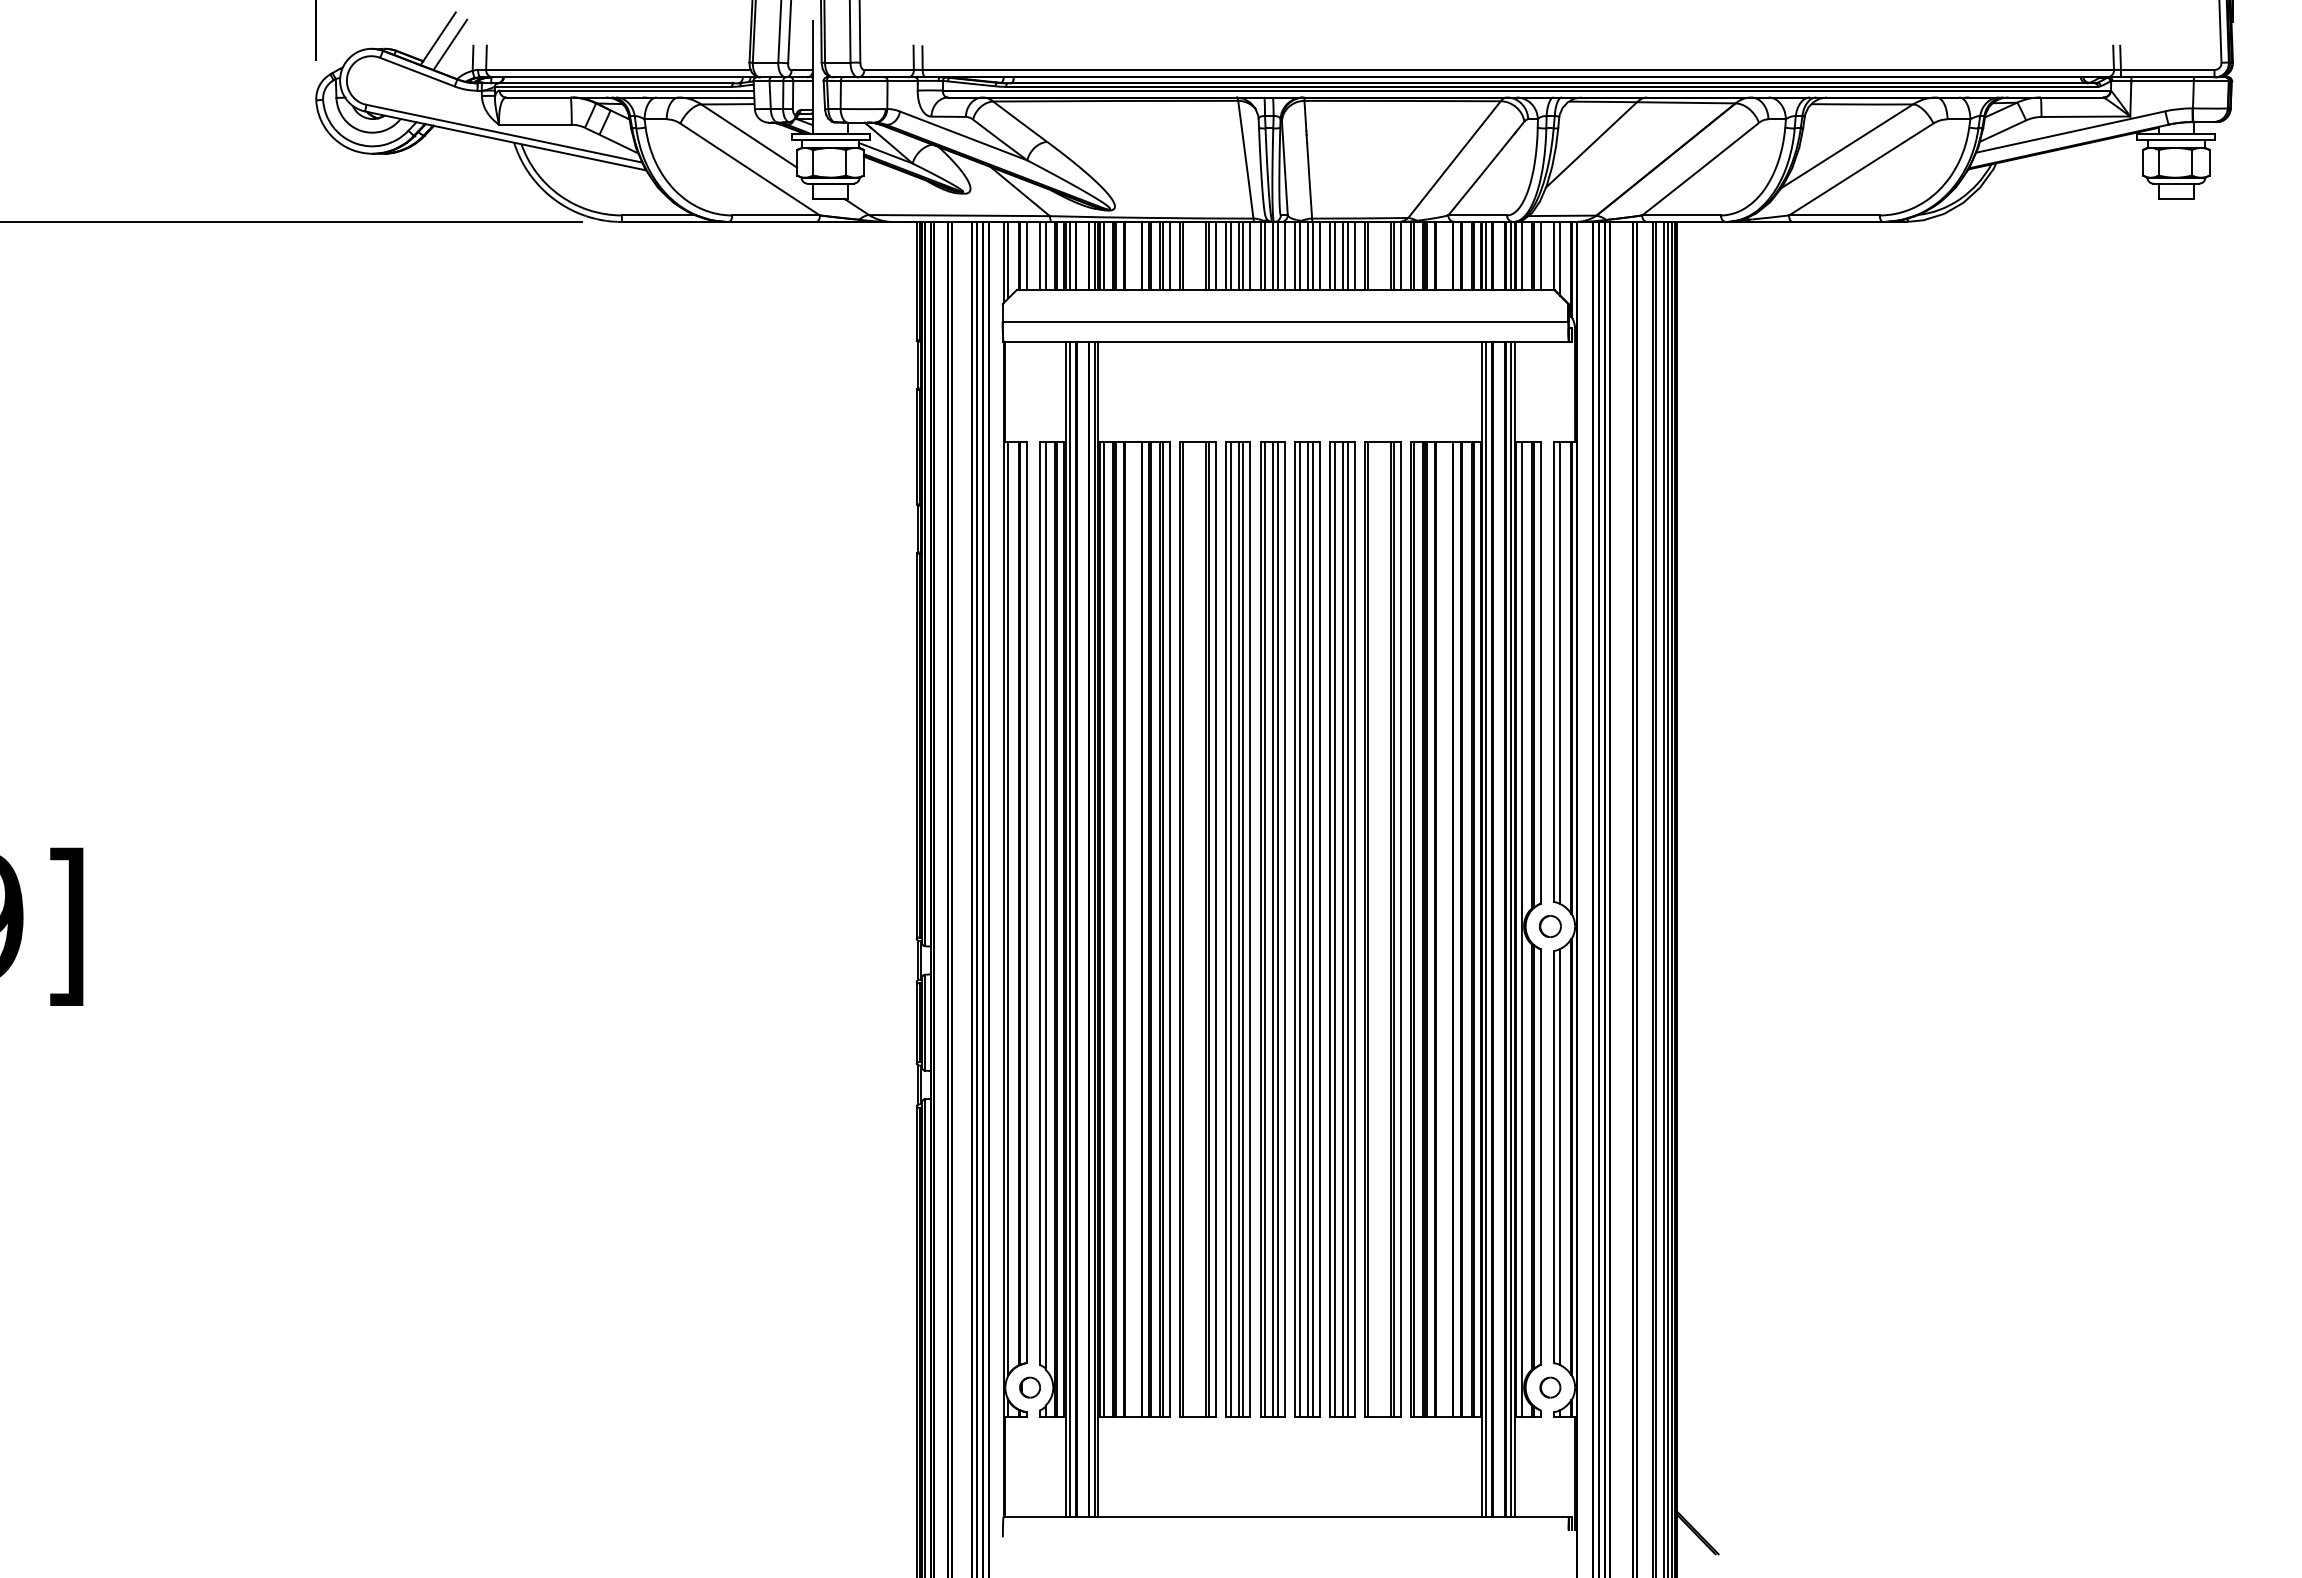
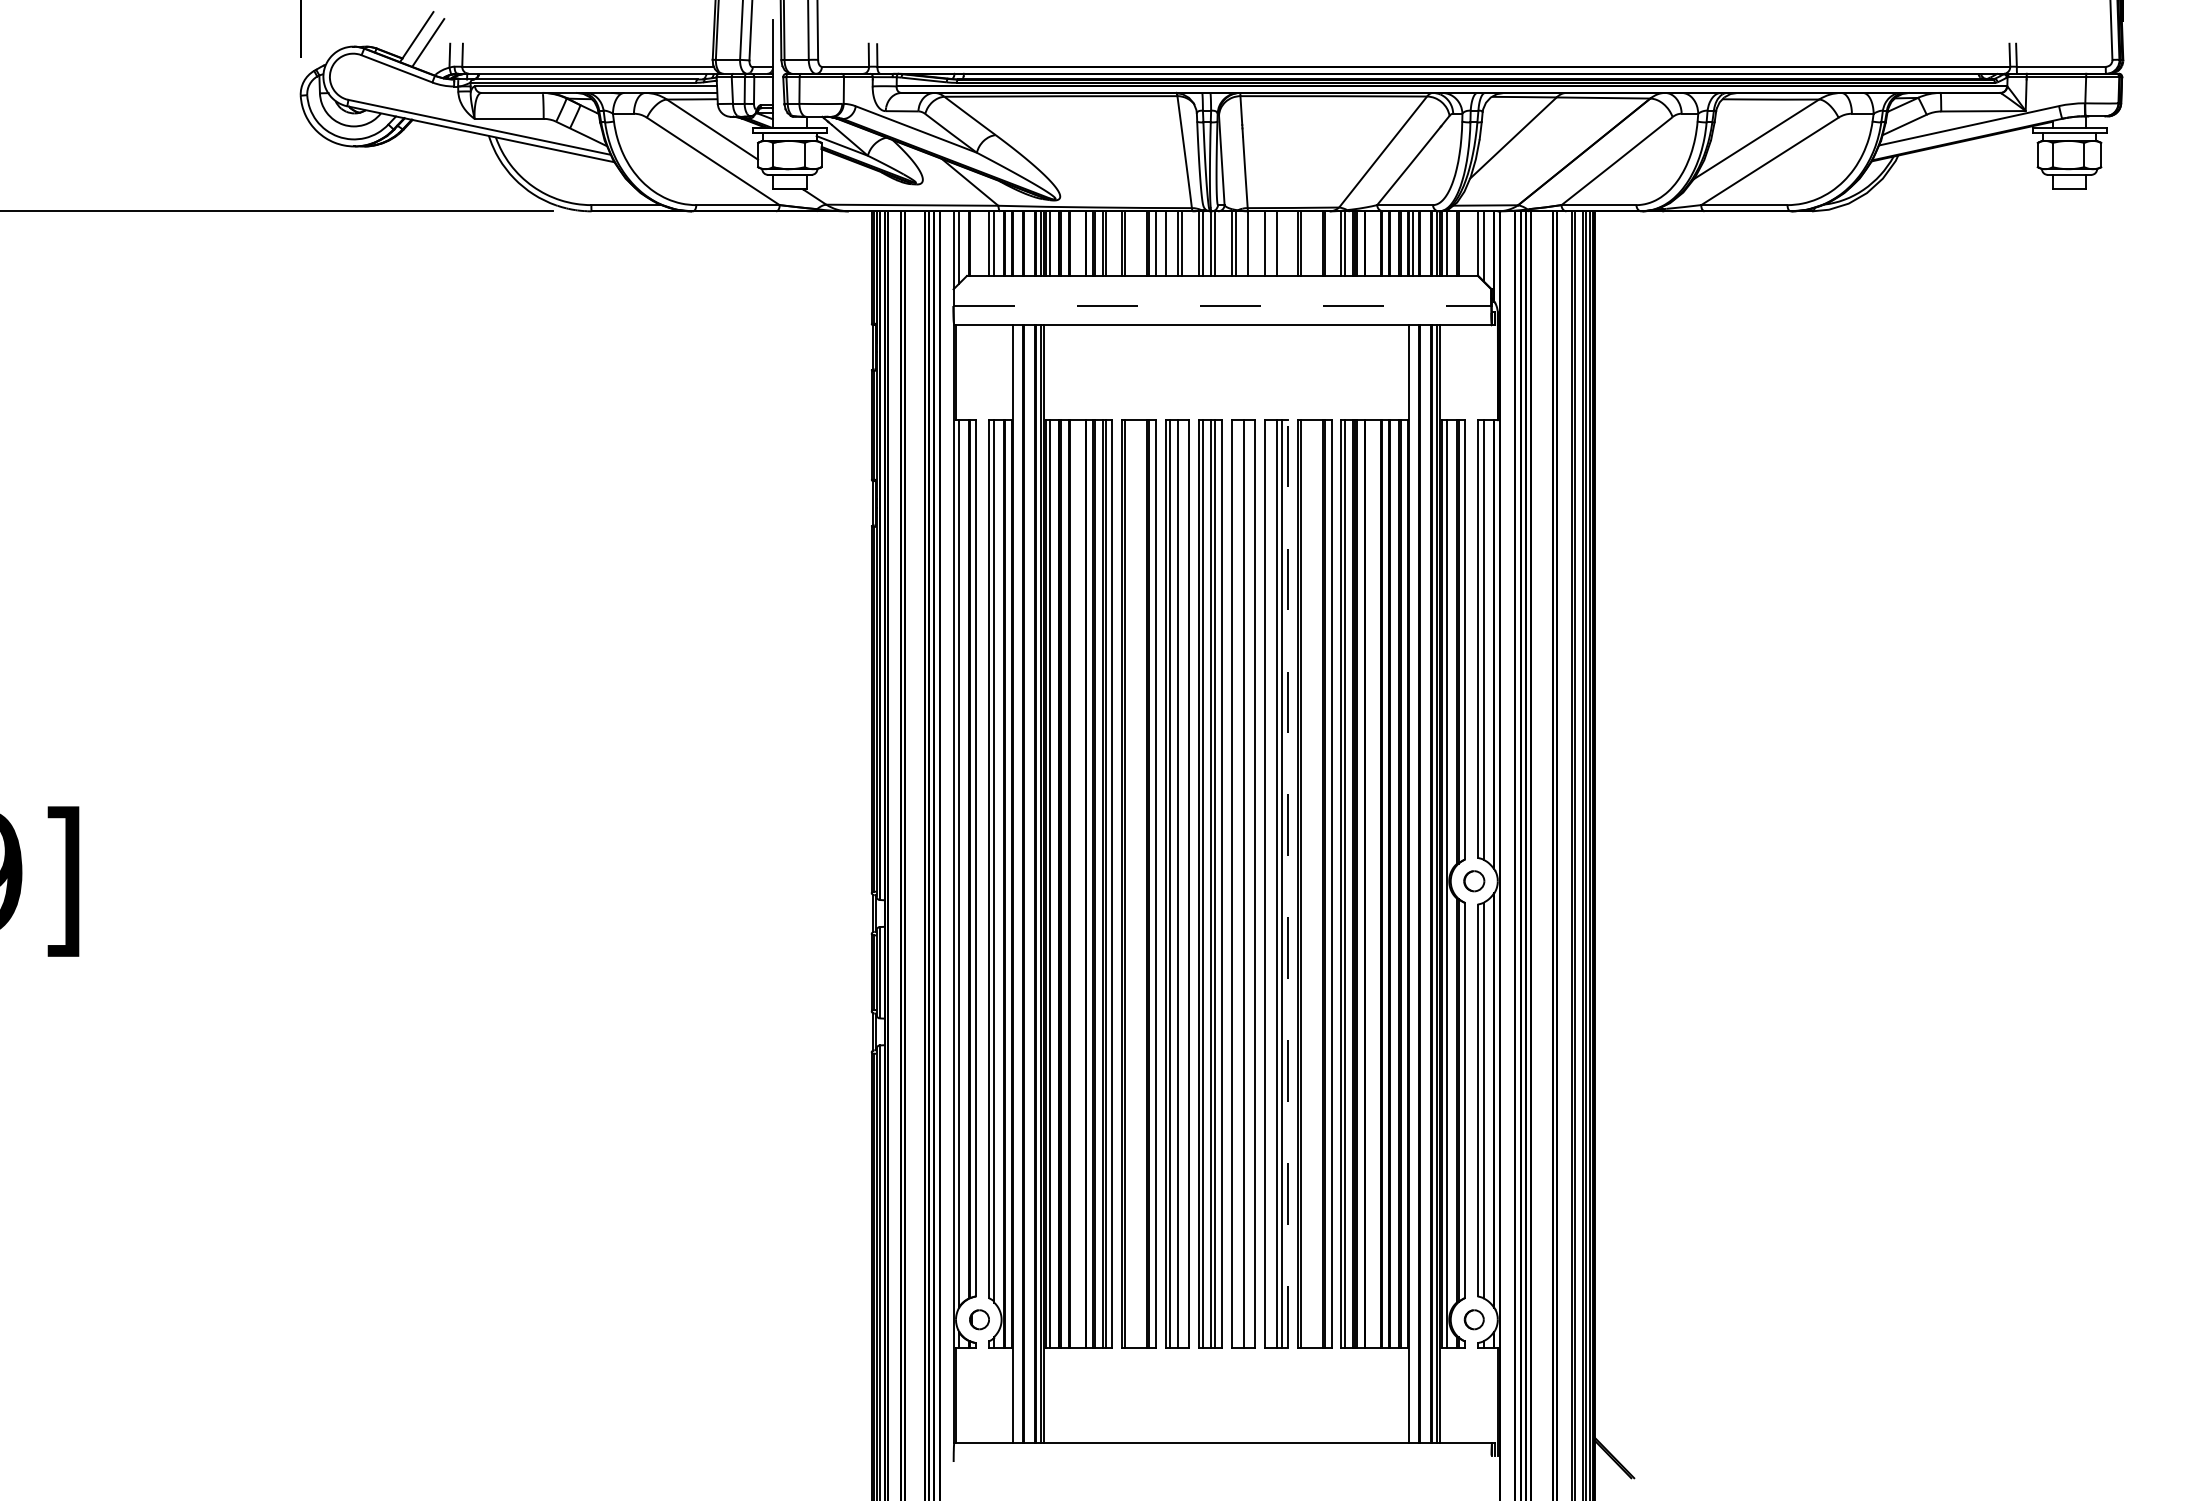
line: (1026, 255) -> (976, 243), removed
line: (1069, 255) -> (1017, 243), removed
line: (1169, 255) -> (1112, 243), removed
line: (1230, 255) -> (1170, 243), removed
line: (1250, 255) -> (1189, 243), removed
line: (1285, 255) -> (1222, 243), removed
line: (1308, 255) -> (1244, 243), removed
line: (1319, 255) -> (1254, 243), removed
line: (1334, 255) -> (1268, 243), removed
line: (1347, 255) -> (1281, 243), removed
line: (1354, 255) -> (1288, 243), removed
line: (1400, 255) -> (1331, 243), removed
line: (1540, 255) -> (1464, 243), removed
line: (1285, 321) -> (1222, 305), solid -> dashed
line: (1069, 928) -> (1017, 883), removed
line: (1486, 928) -> (1413, 883), removed
line: (1243, 929) -> (1182, 884), removed
line: (1300, 929) -> (1236, 884), removed
line: (1312, 929) -> (1248, 884), removed
line: (1334, 929) -> (1268, 884), removed
line: (1354, 929) -> (1288, 884), solid -> dashed

